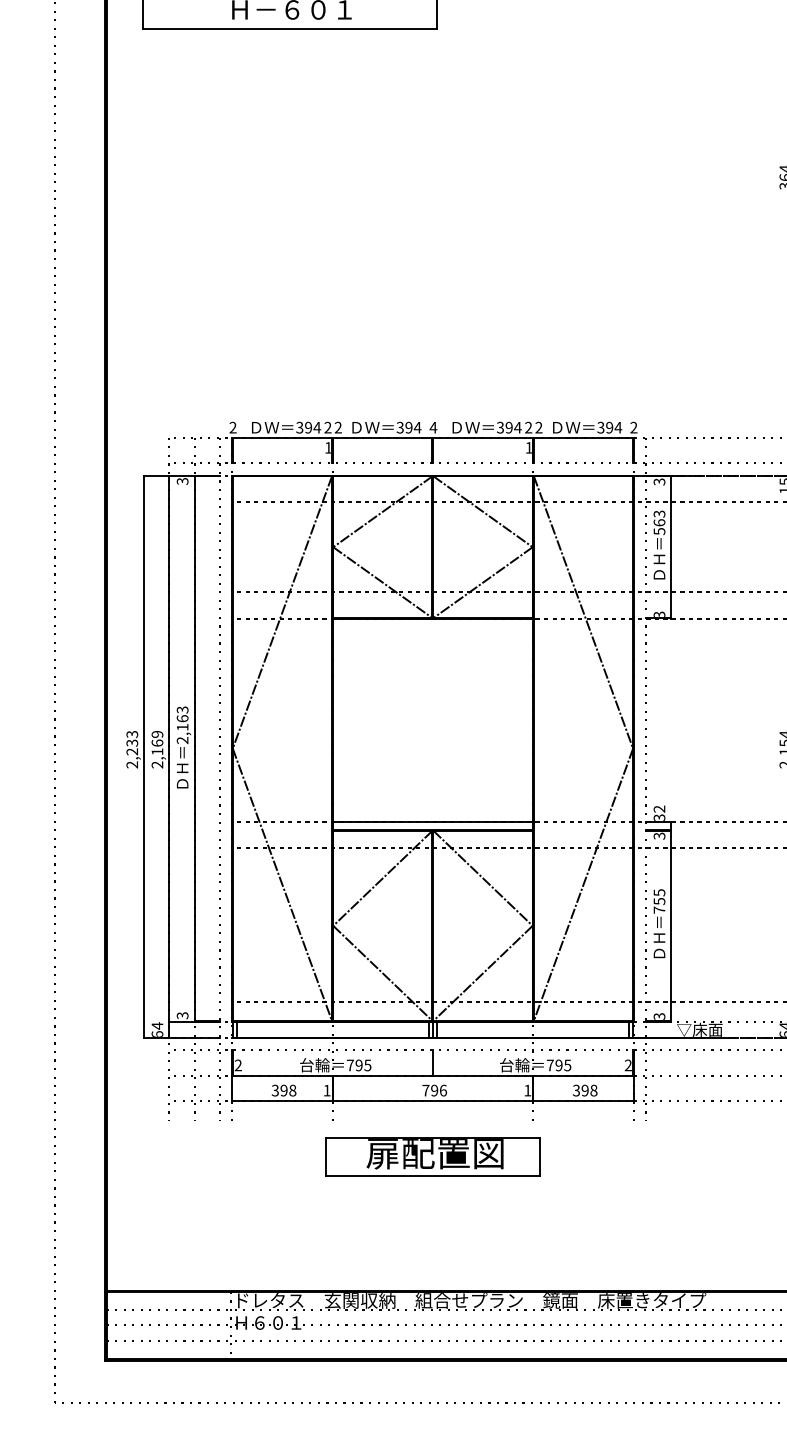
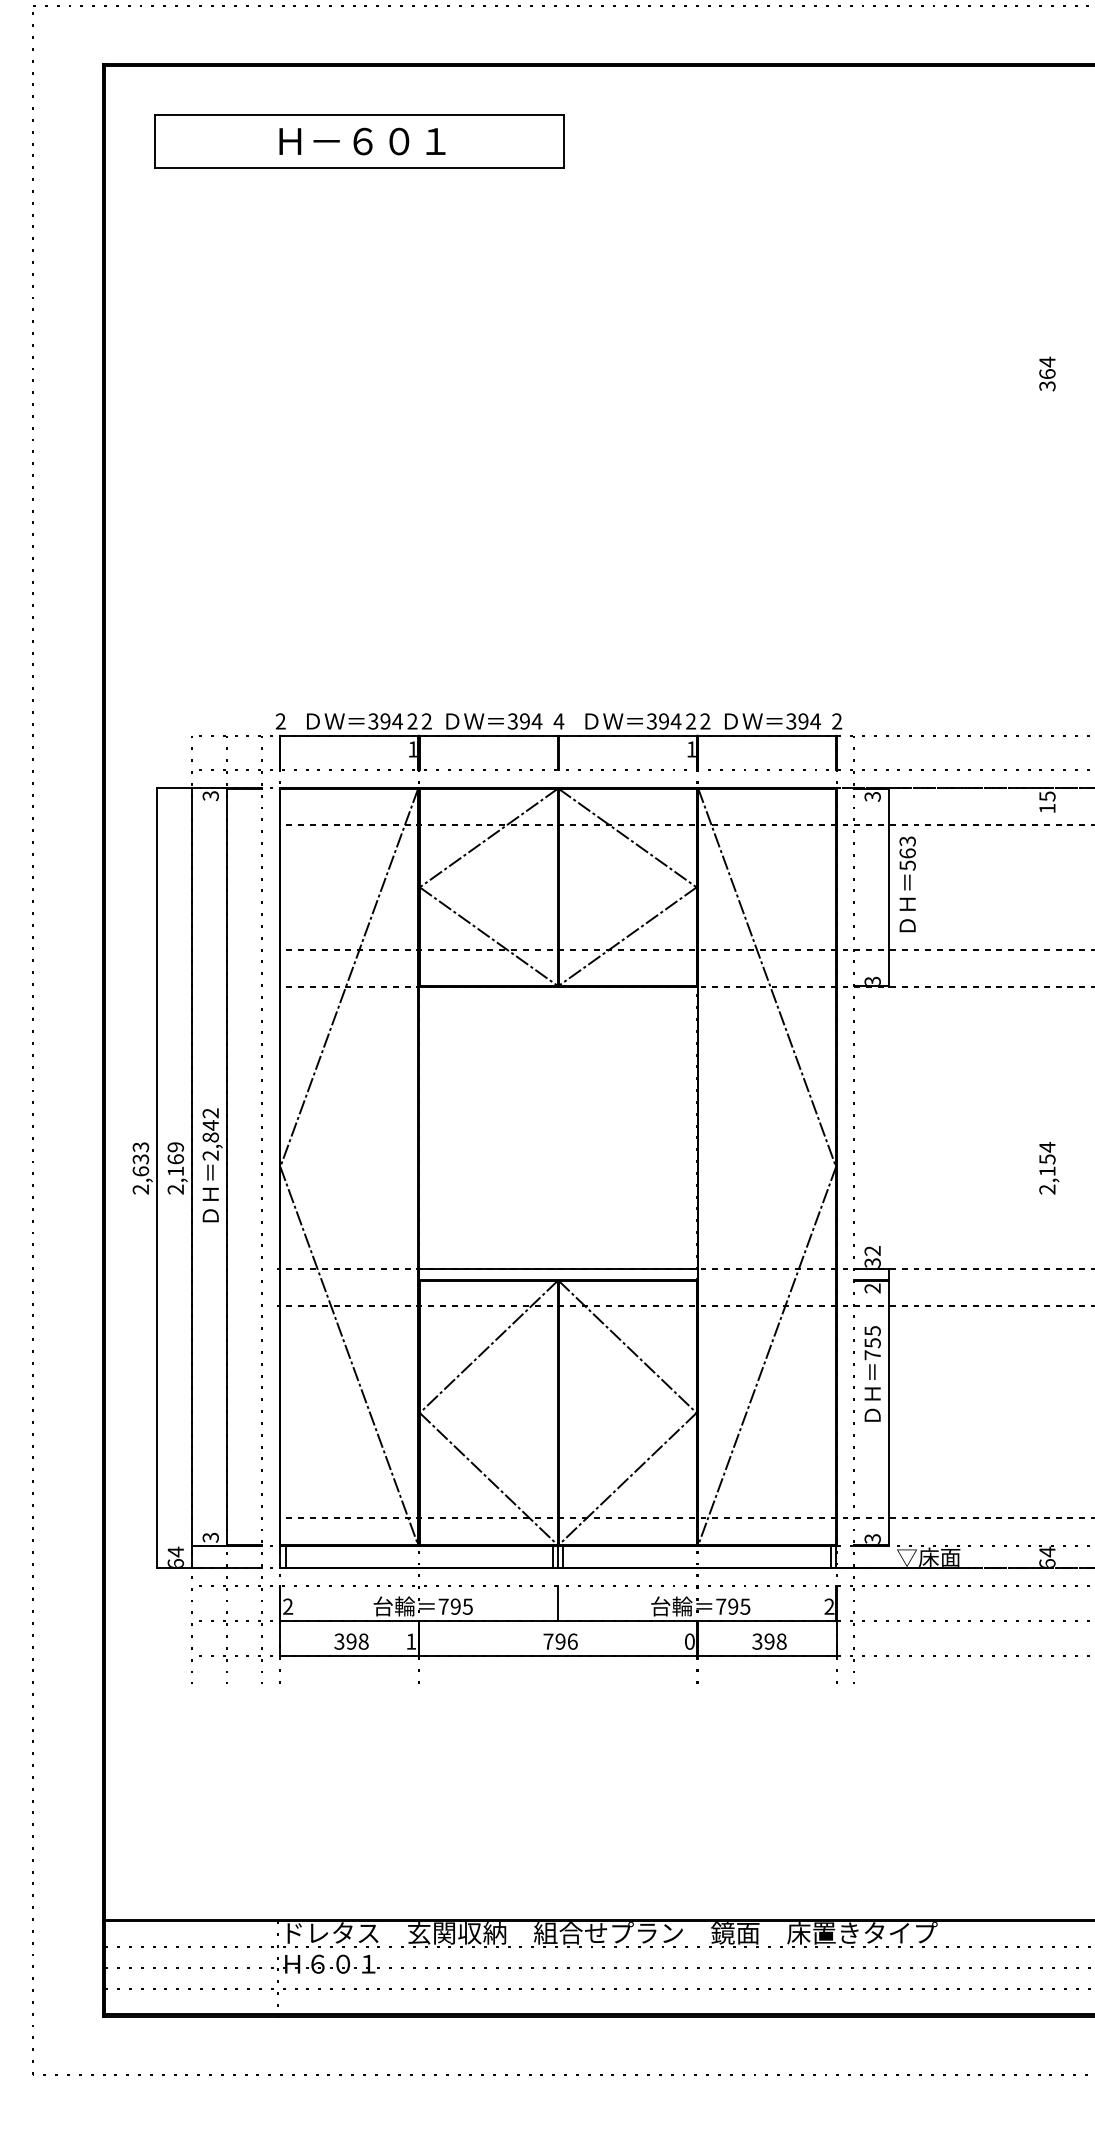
text: (659, 545) -> (907, 884), moved
text: (182, 718) -> (210, 1125), 2,163 -> 2,842
text: (132, 751) -> (140, 1171), 2,233 -> 2,633
text: (659, 836) -> (872, 1288), 3 -> 2
text: (659, 923) -> (872, 1373), moved
text: (527, 1090) -> (689, 1641), 1 -> 0
part: (433, 1157) -> (558, 1734), removed

